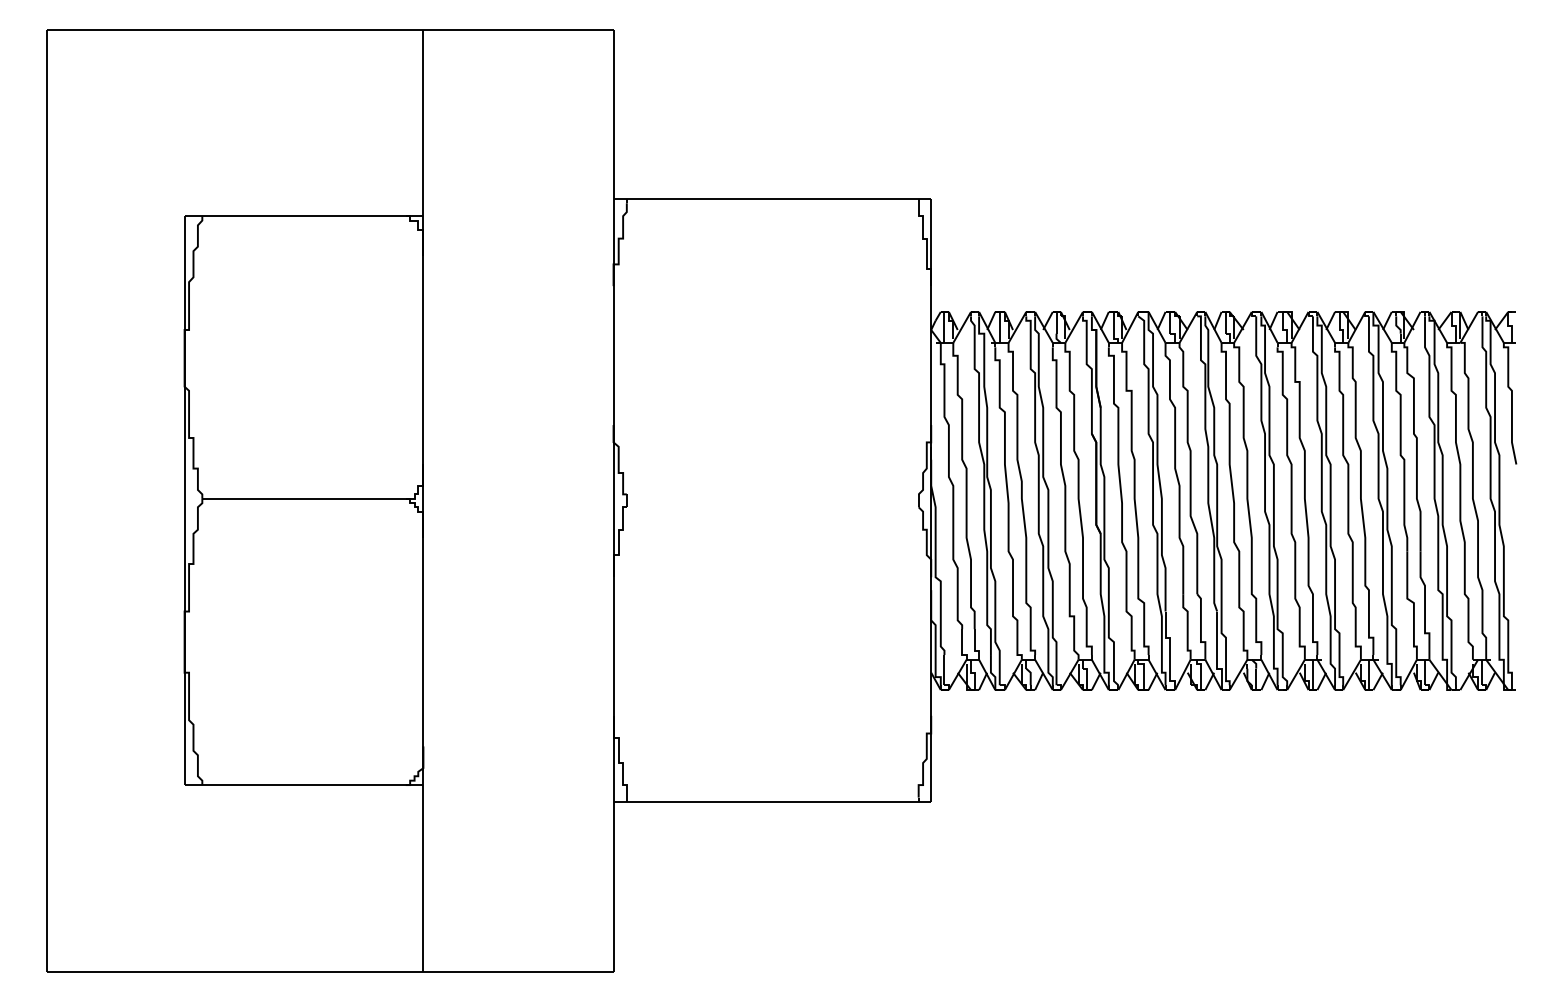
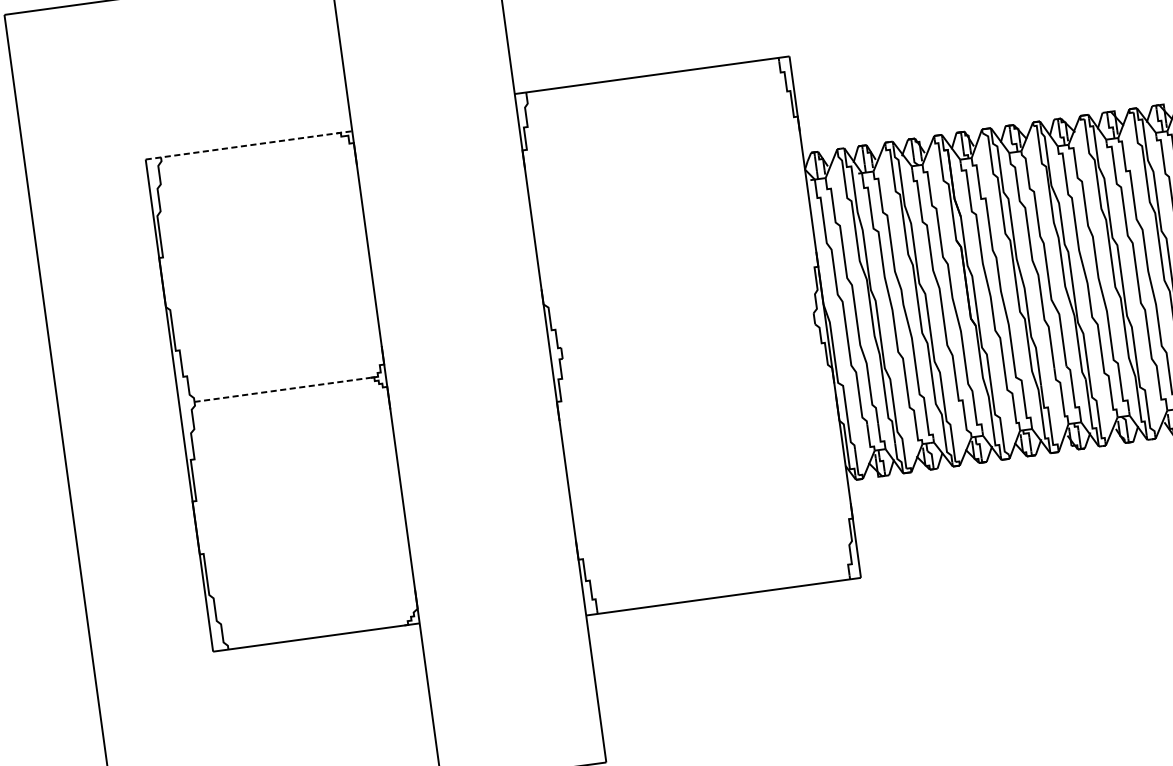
line: (304, 216) -> (249, 145), solid -> dashed
line: (304, 498) -> (282, 389), solid -> dashed

